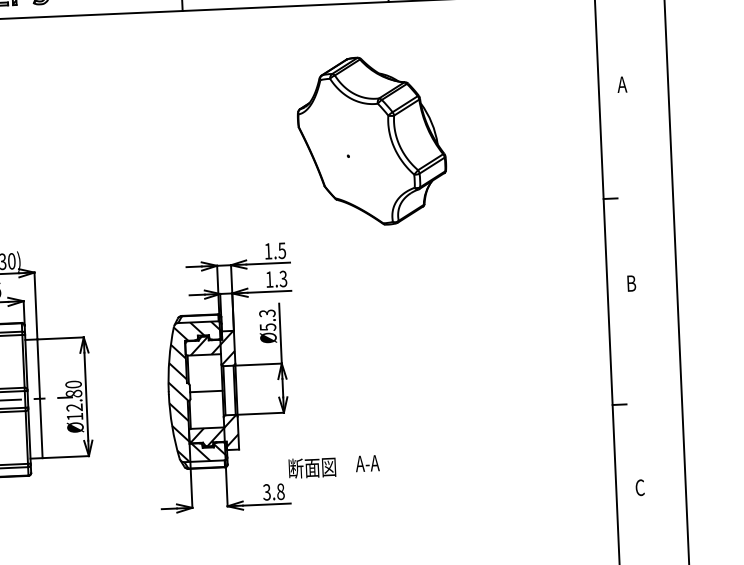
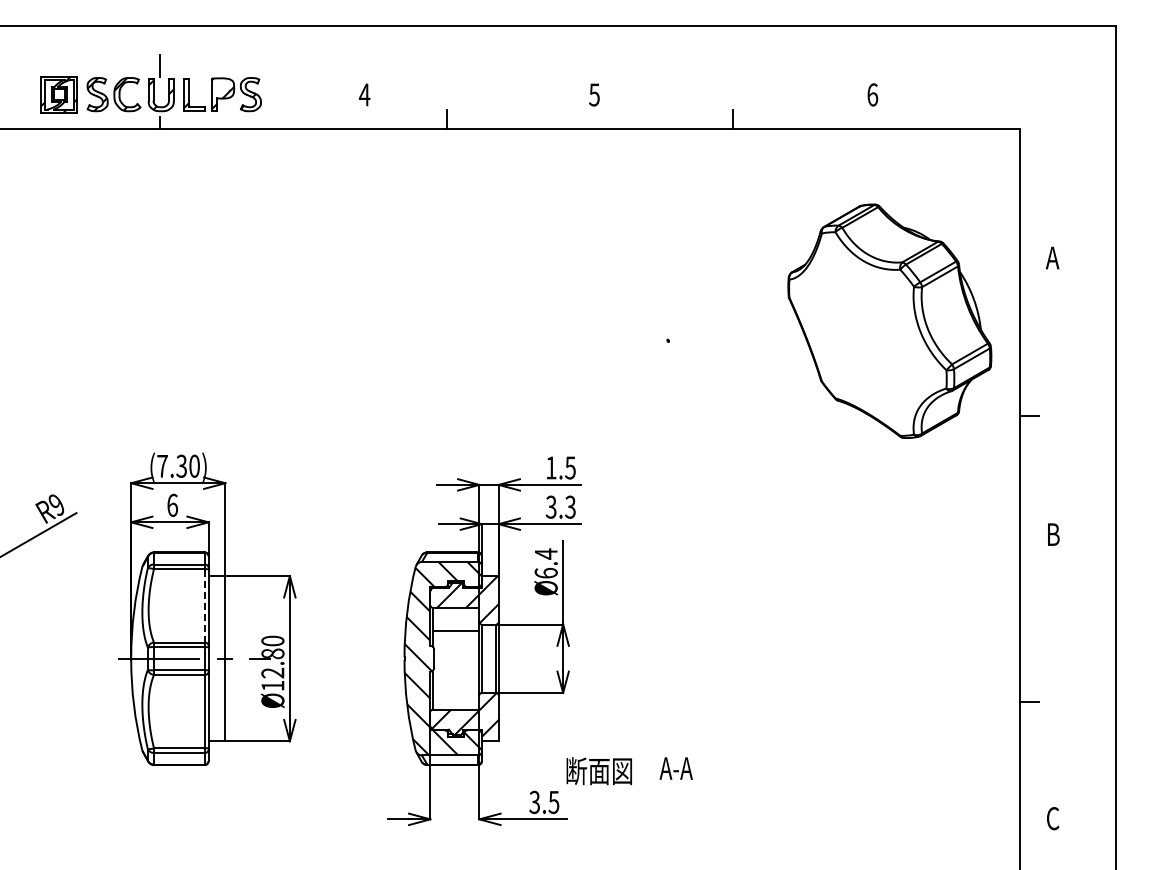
part: (371, 140) -> (889, 320), moved
text: (268, 279) -> (550, 506), 1.3 -> 3.3
text: (267, 320) -> (545, 563), Ø5.3 -> Ø6.4
line: (23, 361) -> (204, 605), solid -> dashed
line: (206, 391) -> (456, 630), moved
text: (280, 491) -> (553, 801), 3.8 -> 3.5

